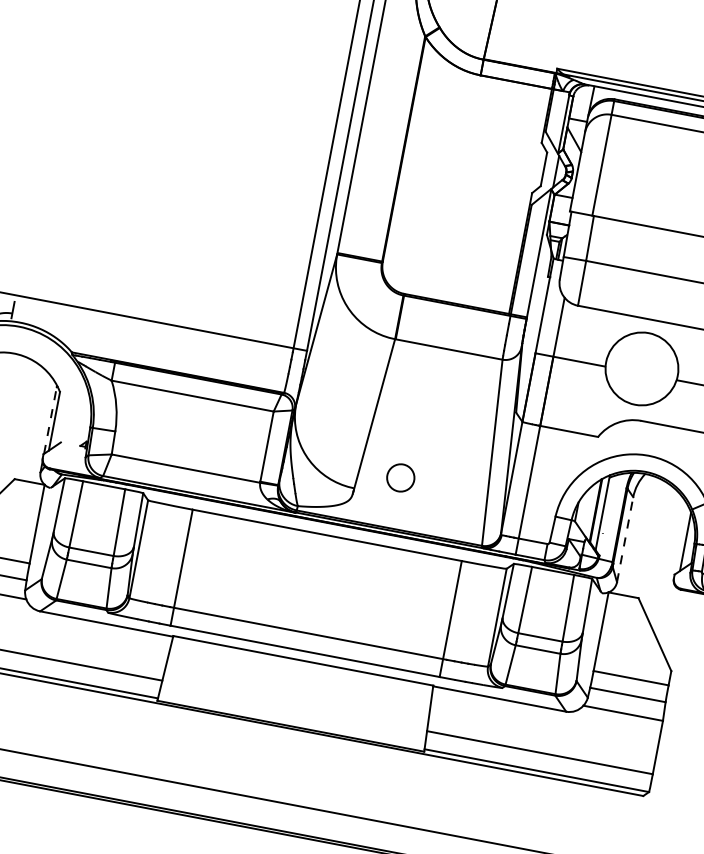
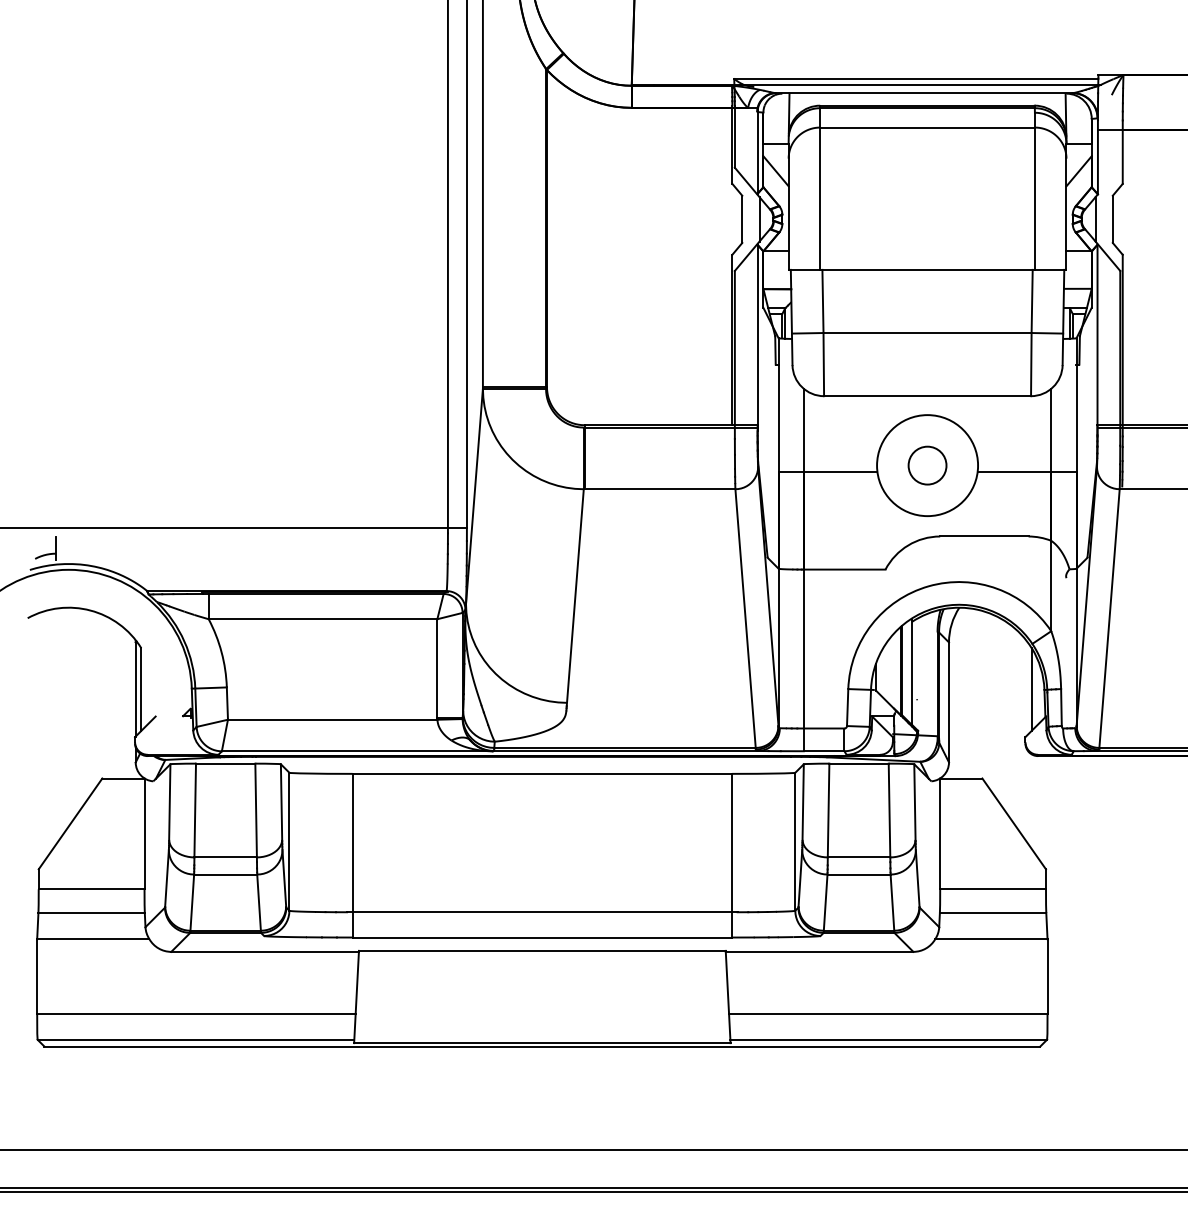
line: (50, 419) -> (135, 688), dashed -> solid
circle: (400, 477) -> (927, 465), moved
line: (625, 539) -> (949, 702), dashed -> solid

